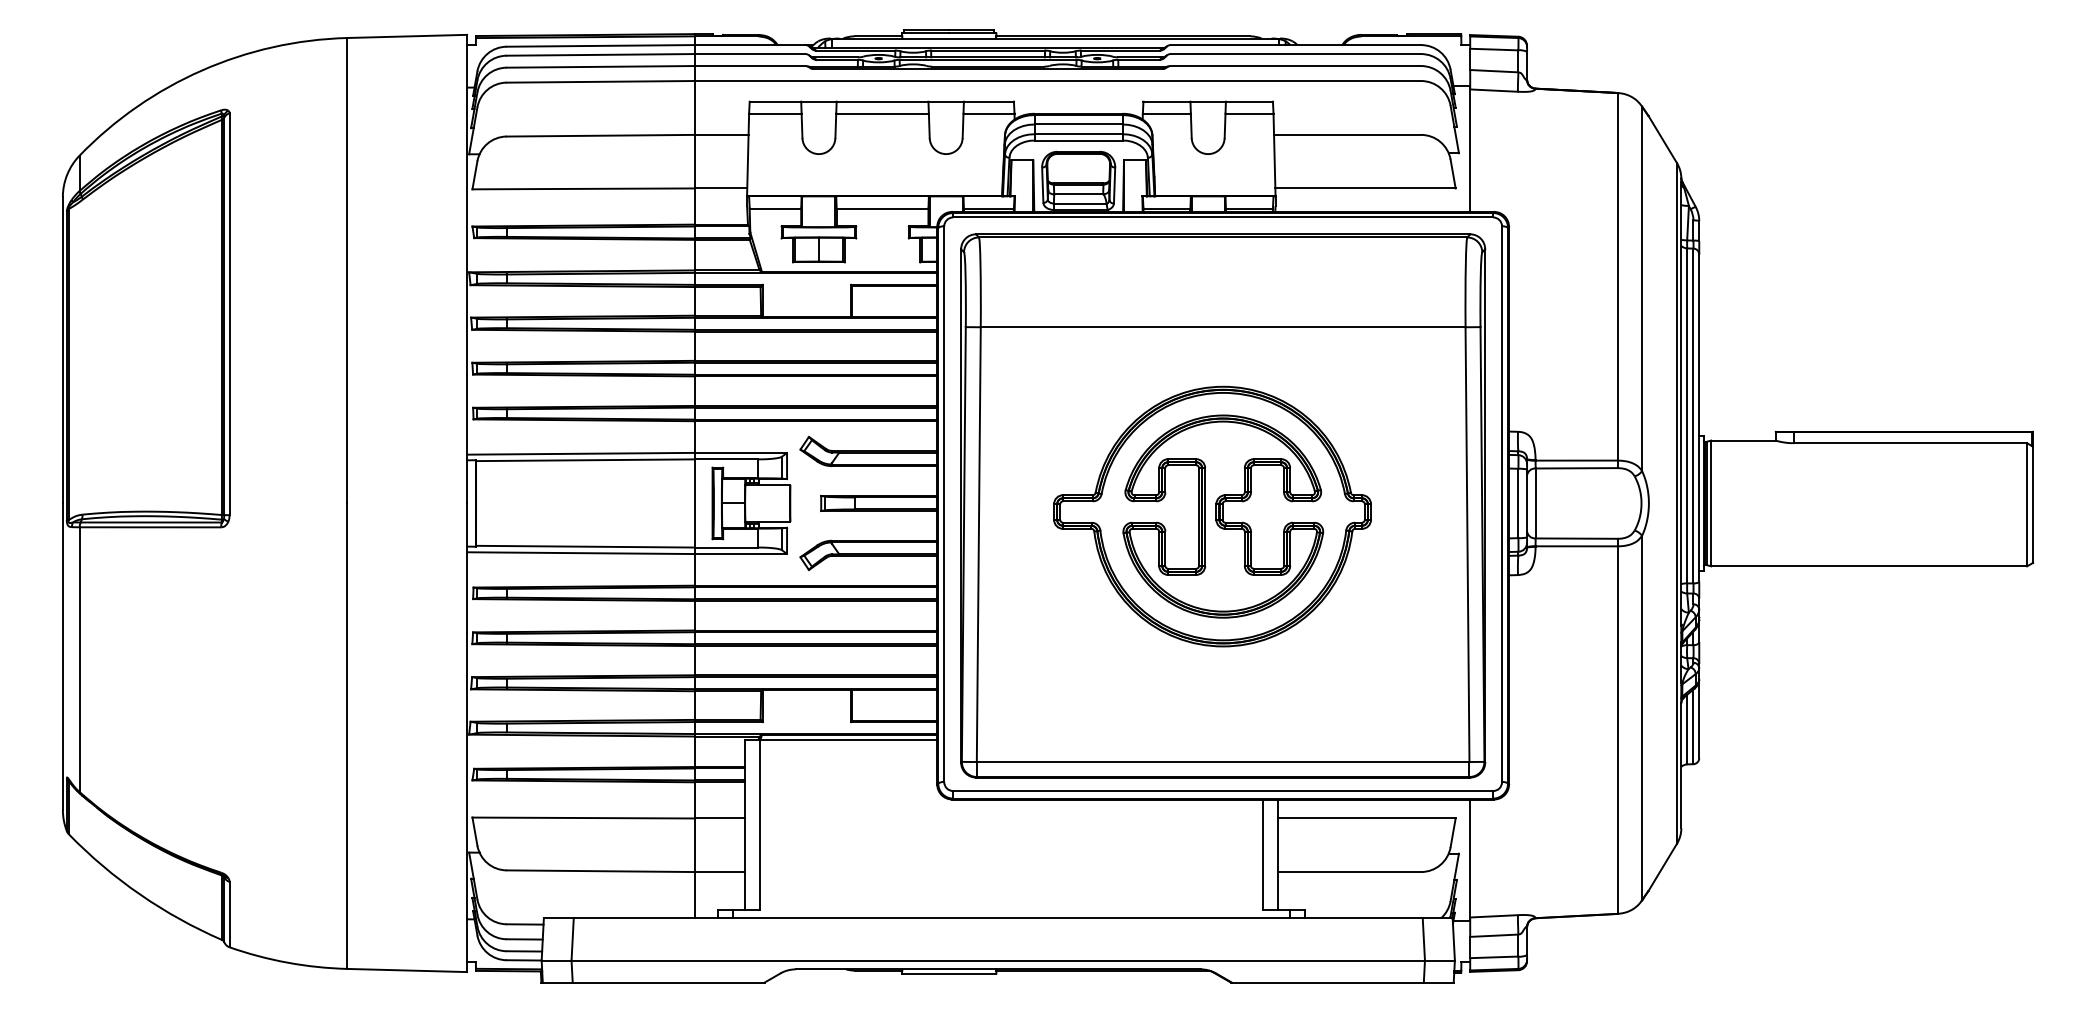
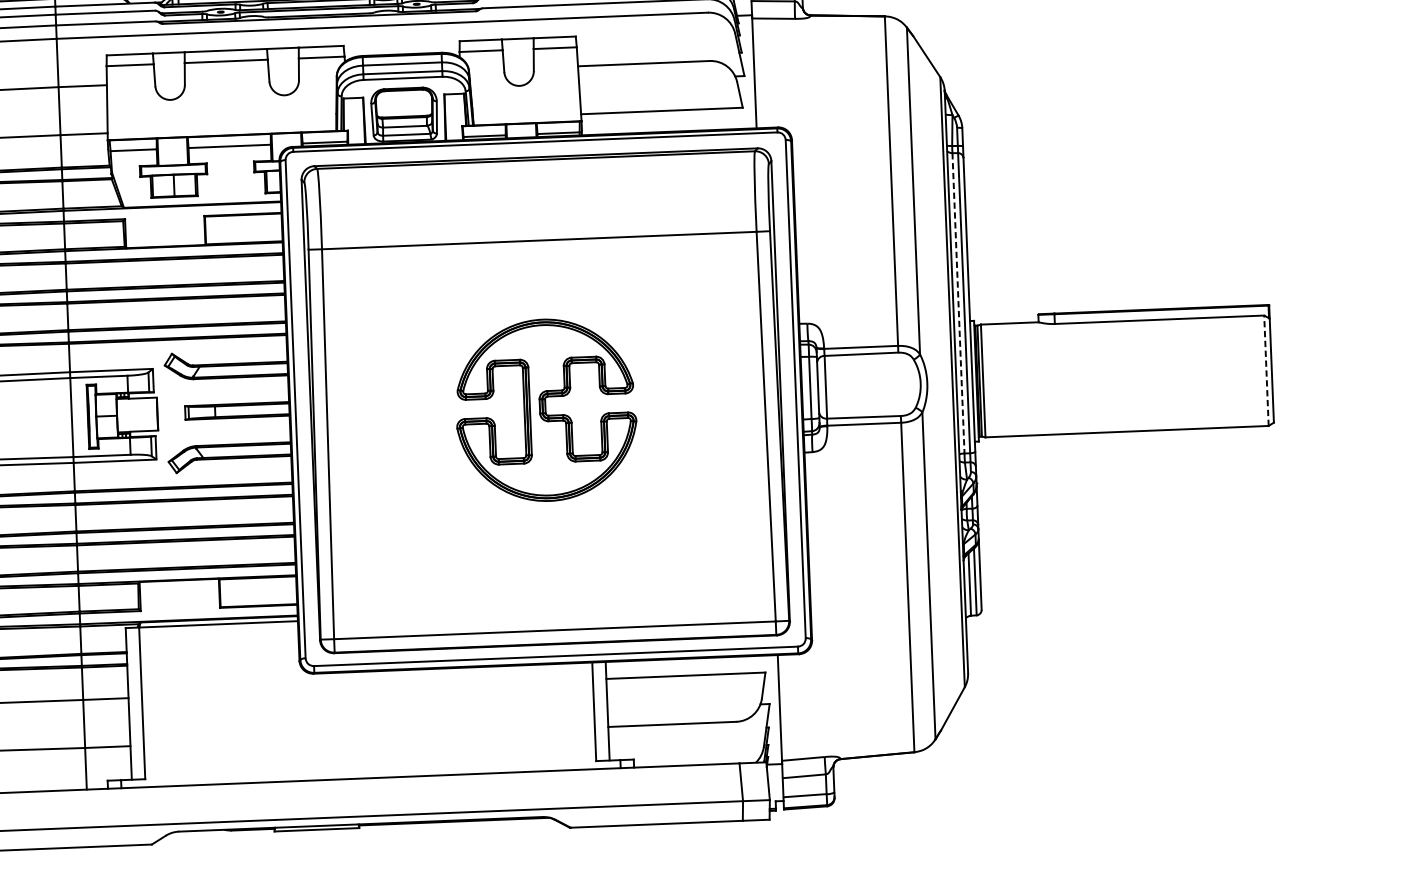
line: (1687, 416) -> (958, 303), solid -> dashed
line: (2027, 504) -> (1266, 370), solid -> dashed
part: (1212, 516) -> (536, 410), removed

